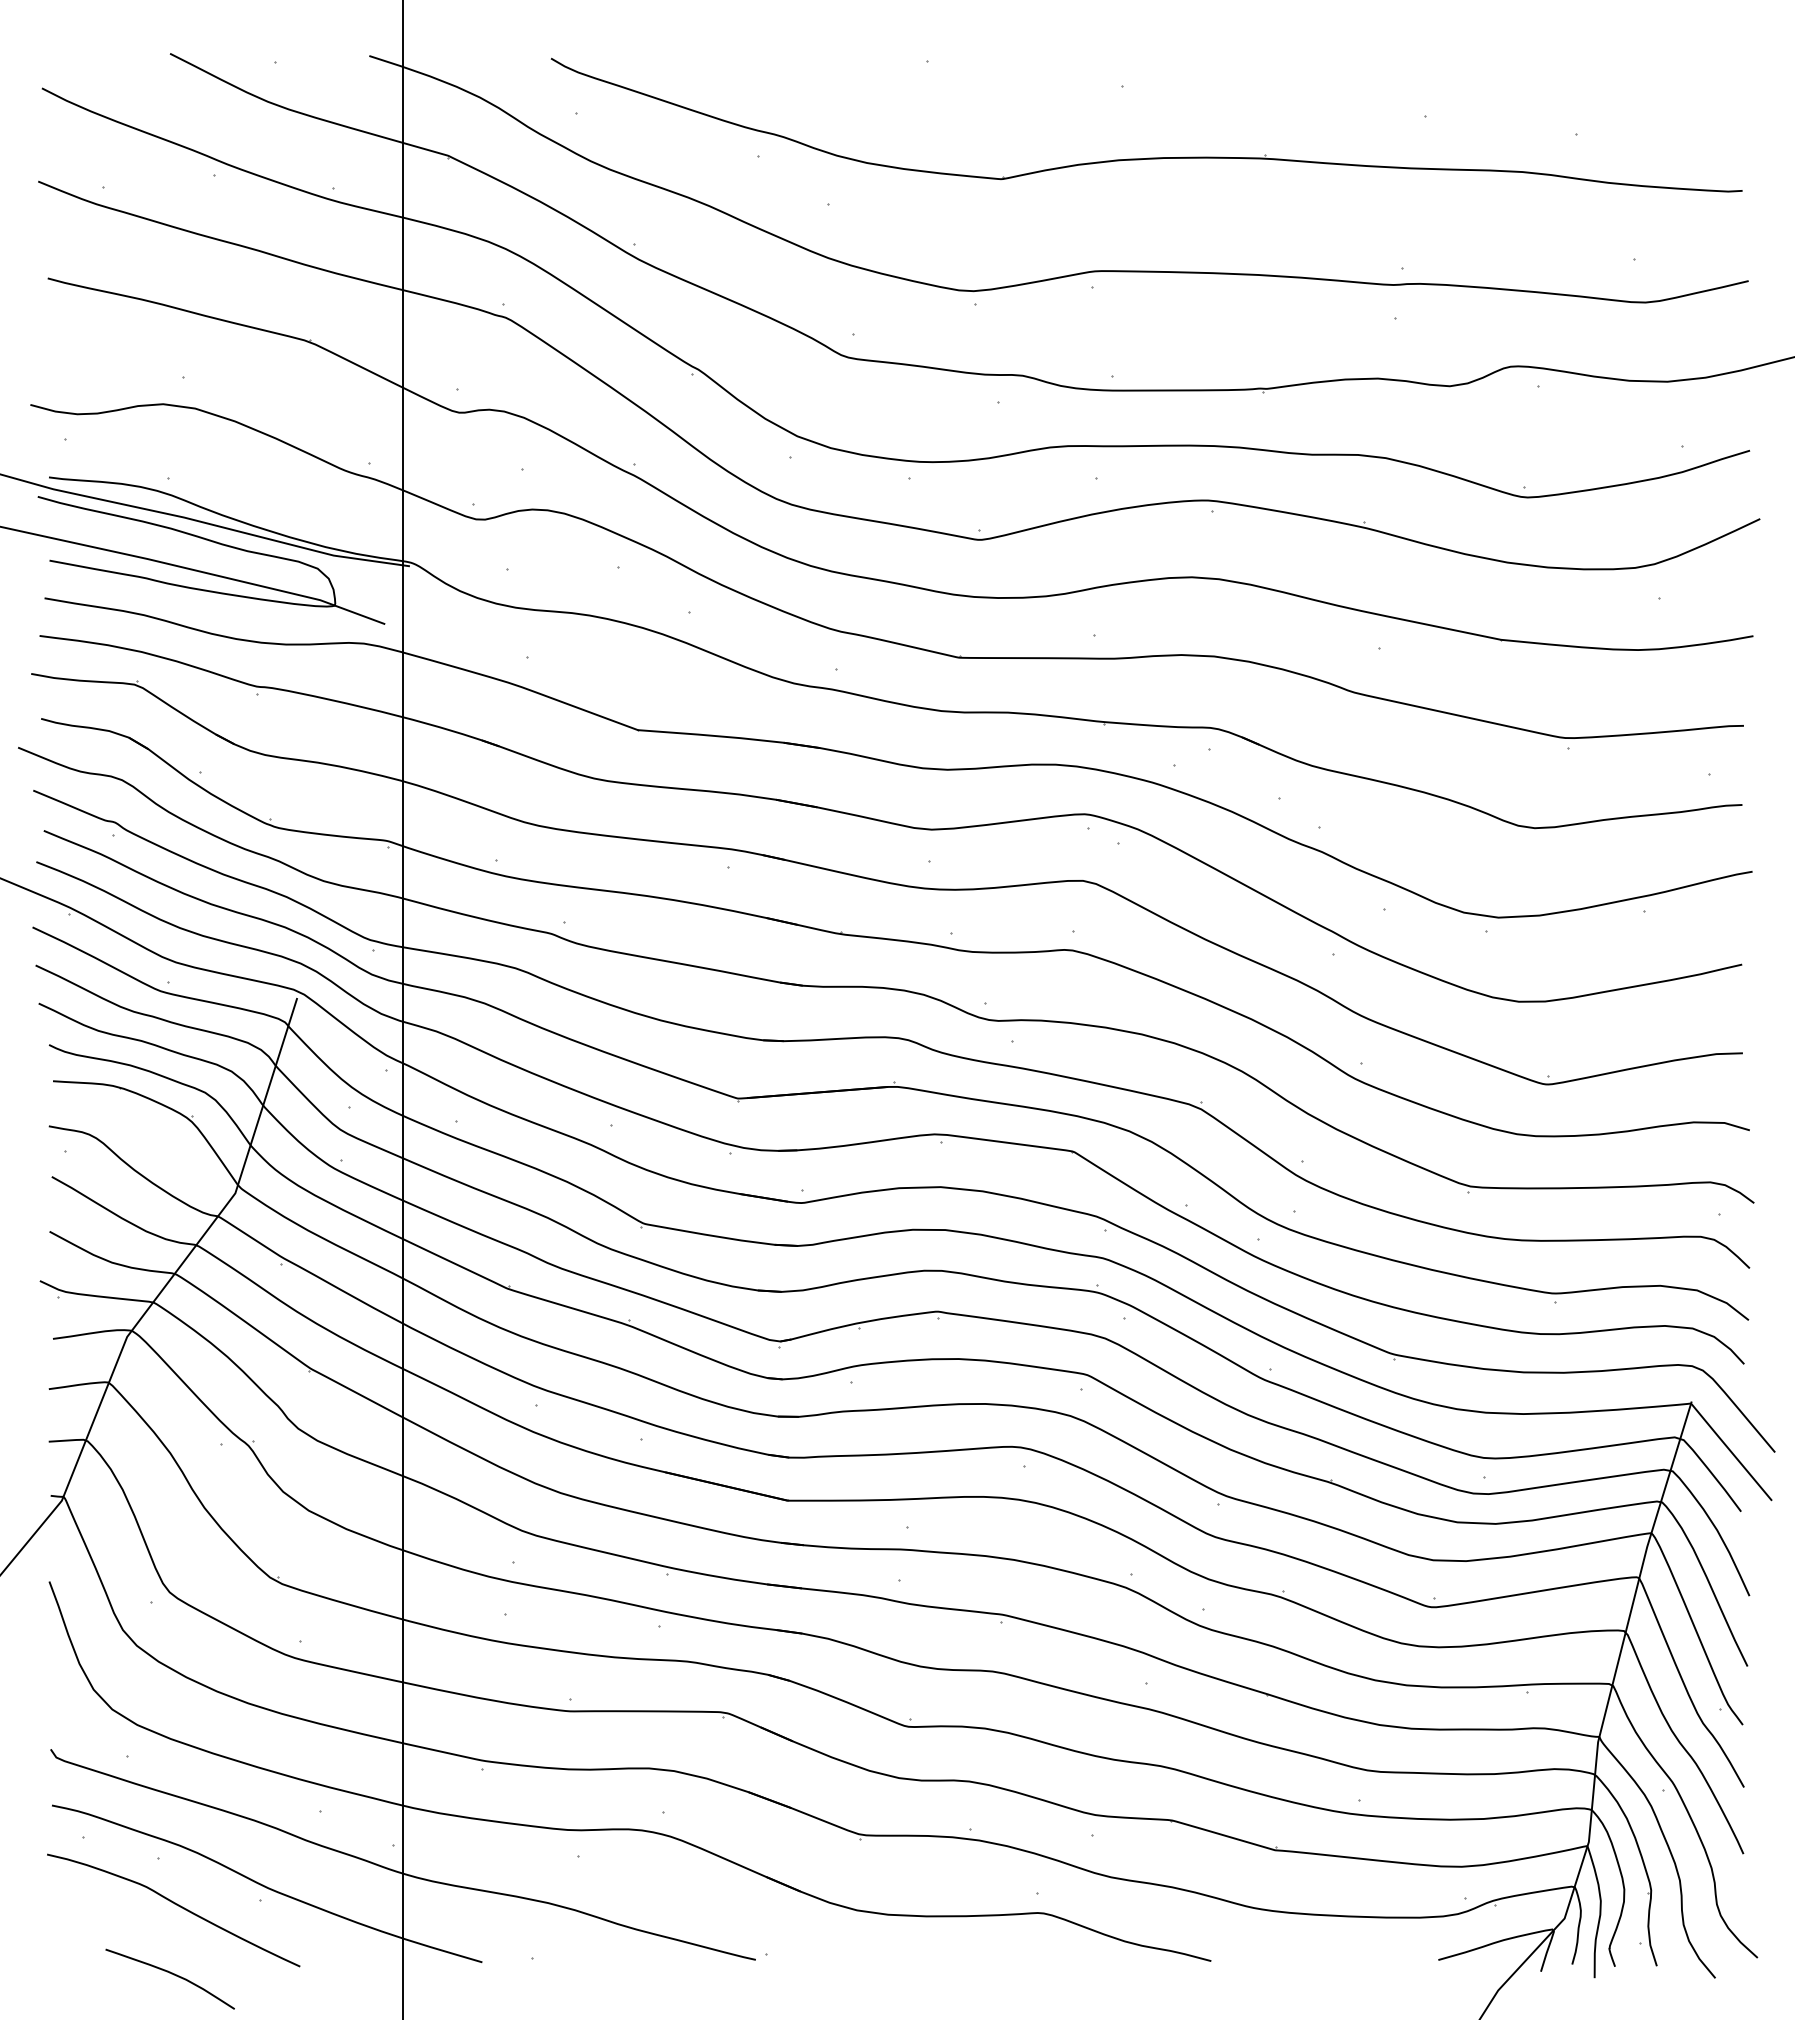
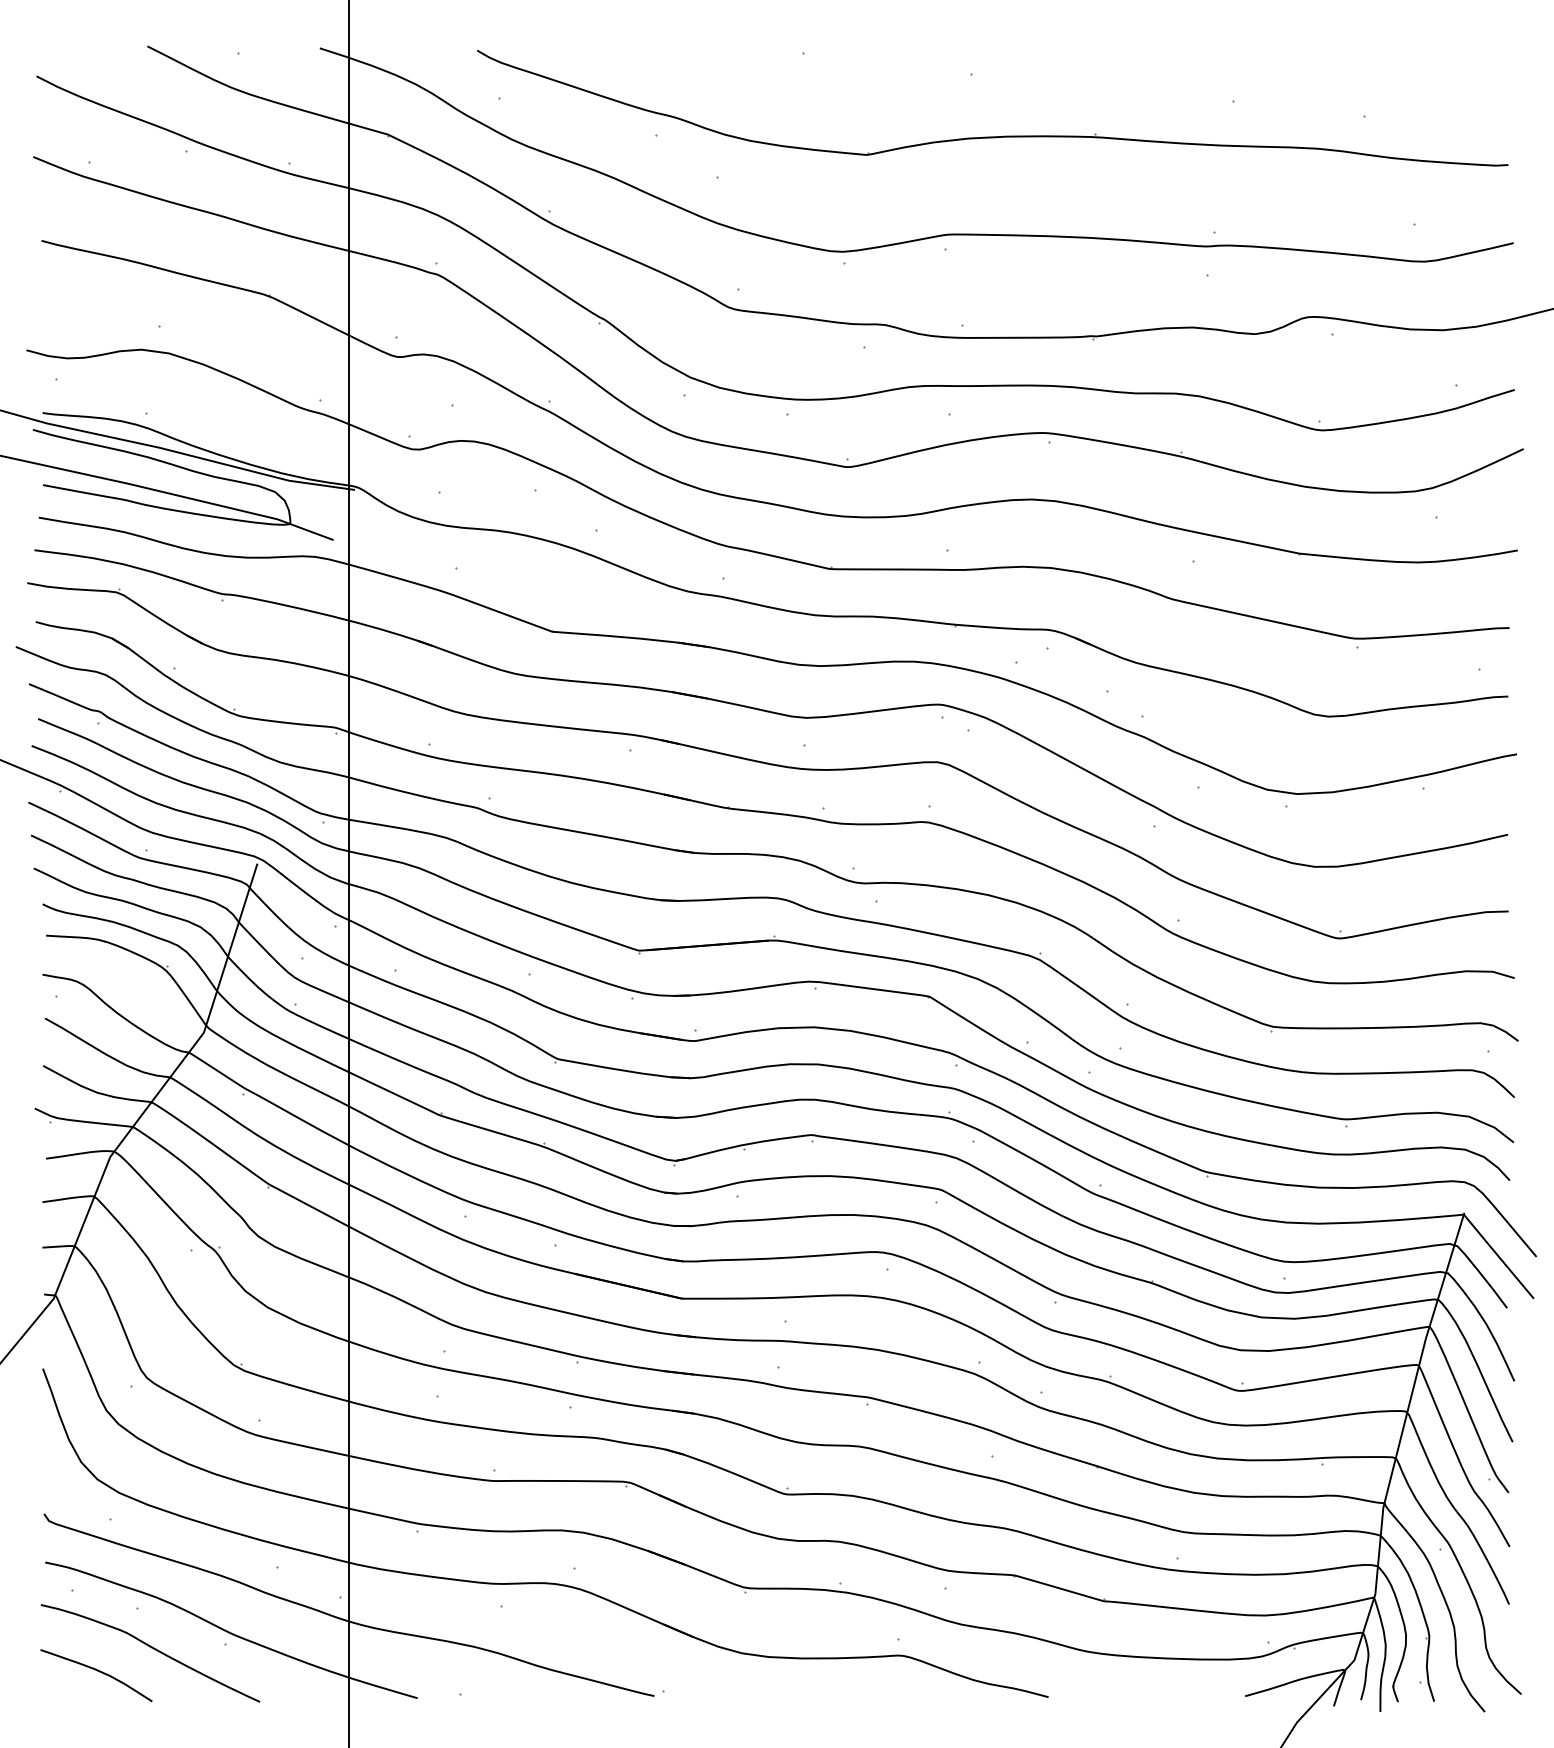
curve: (171, 1974) -> (97, 1671), moved

